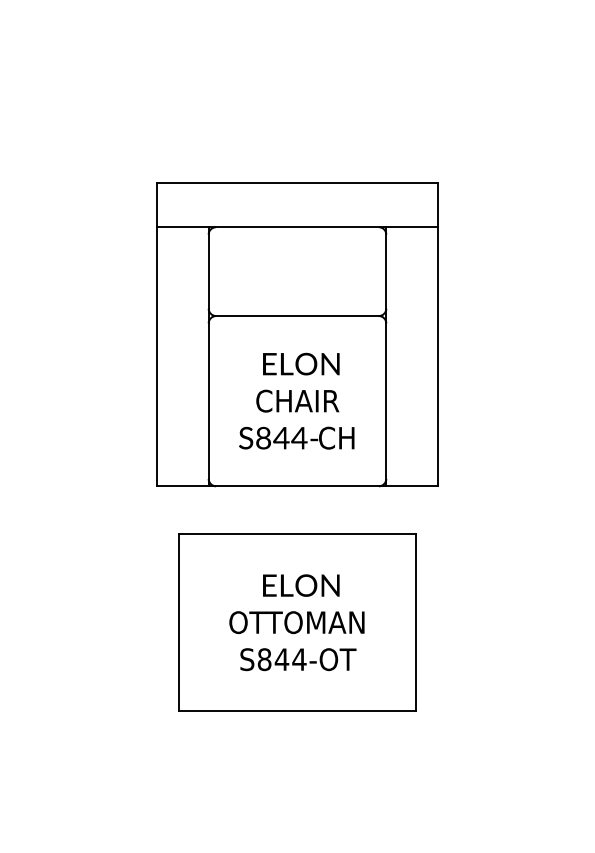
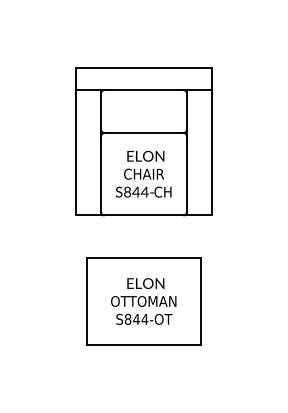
part: (296, 333) -> (143, 141), moved

